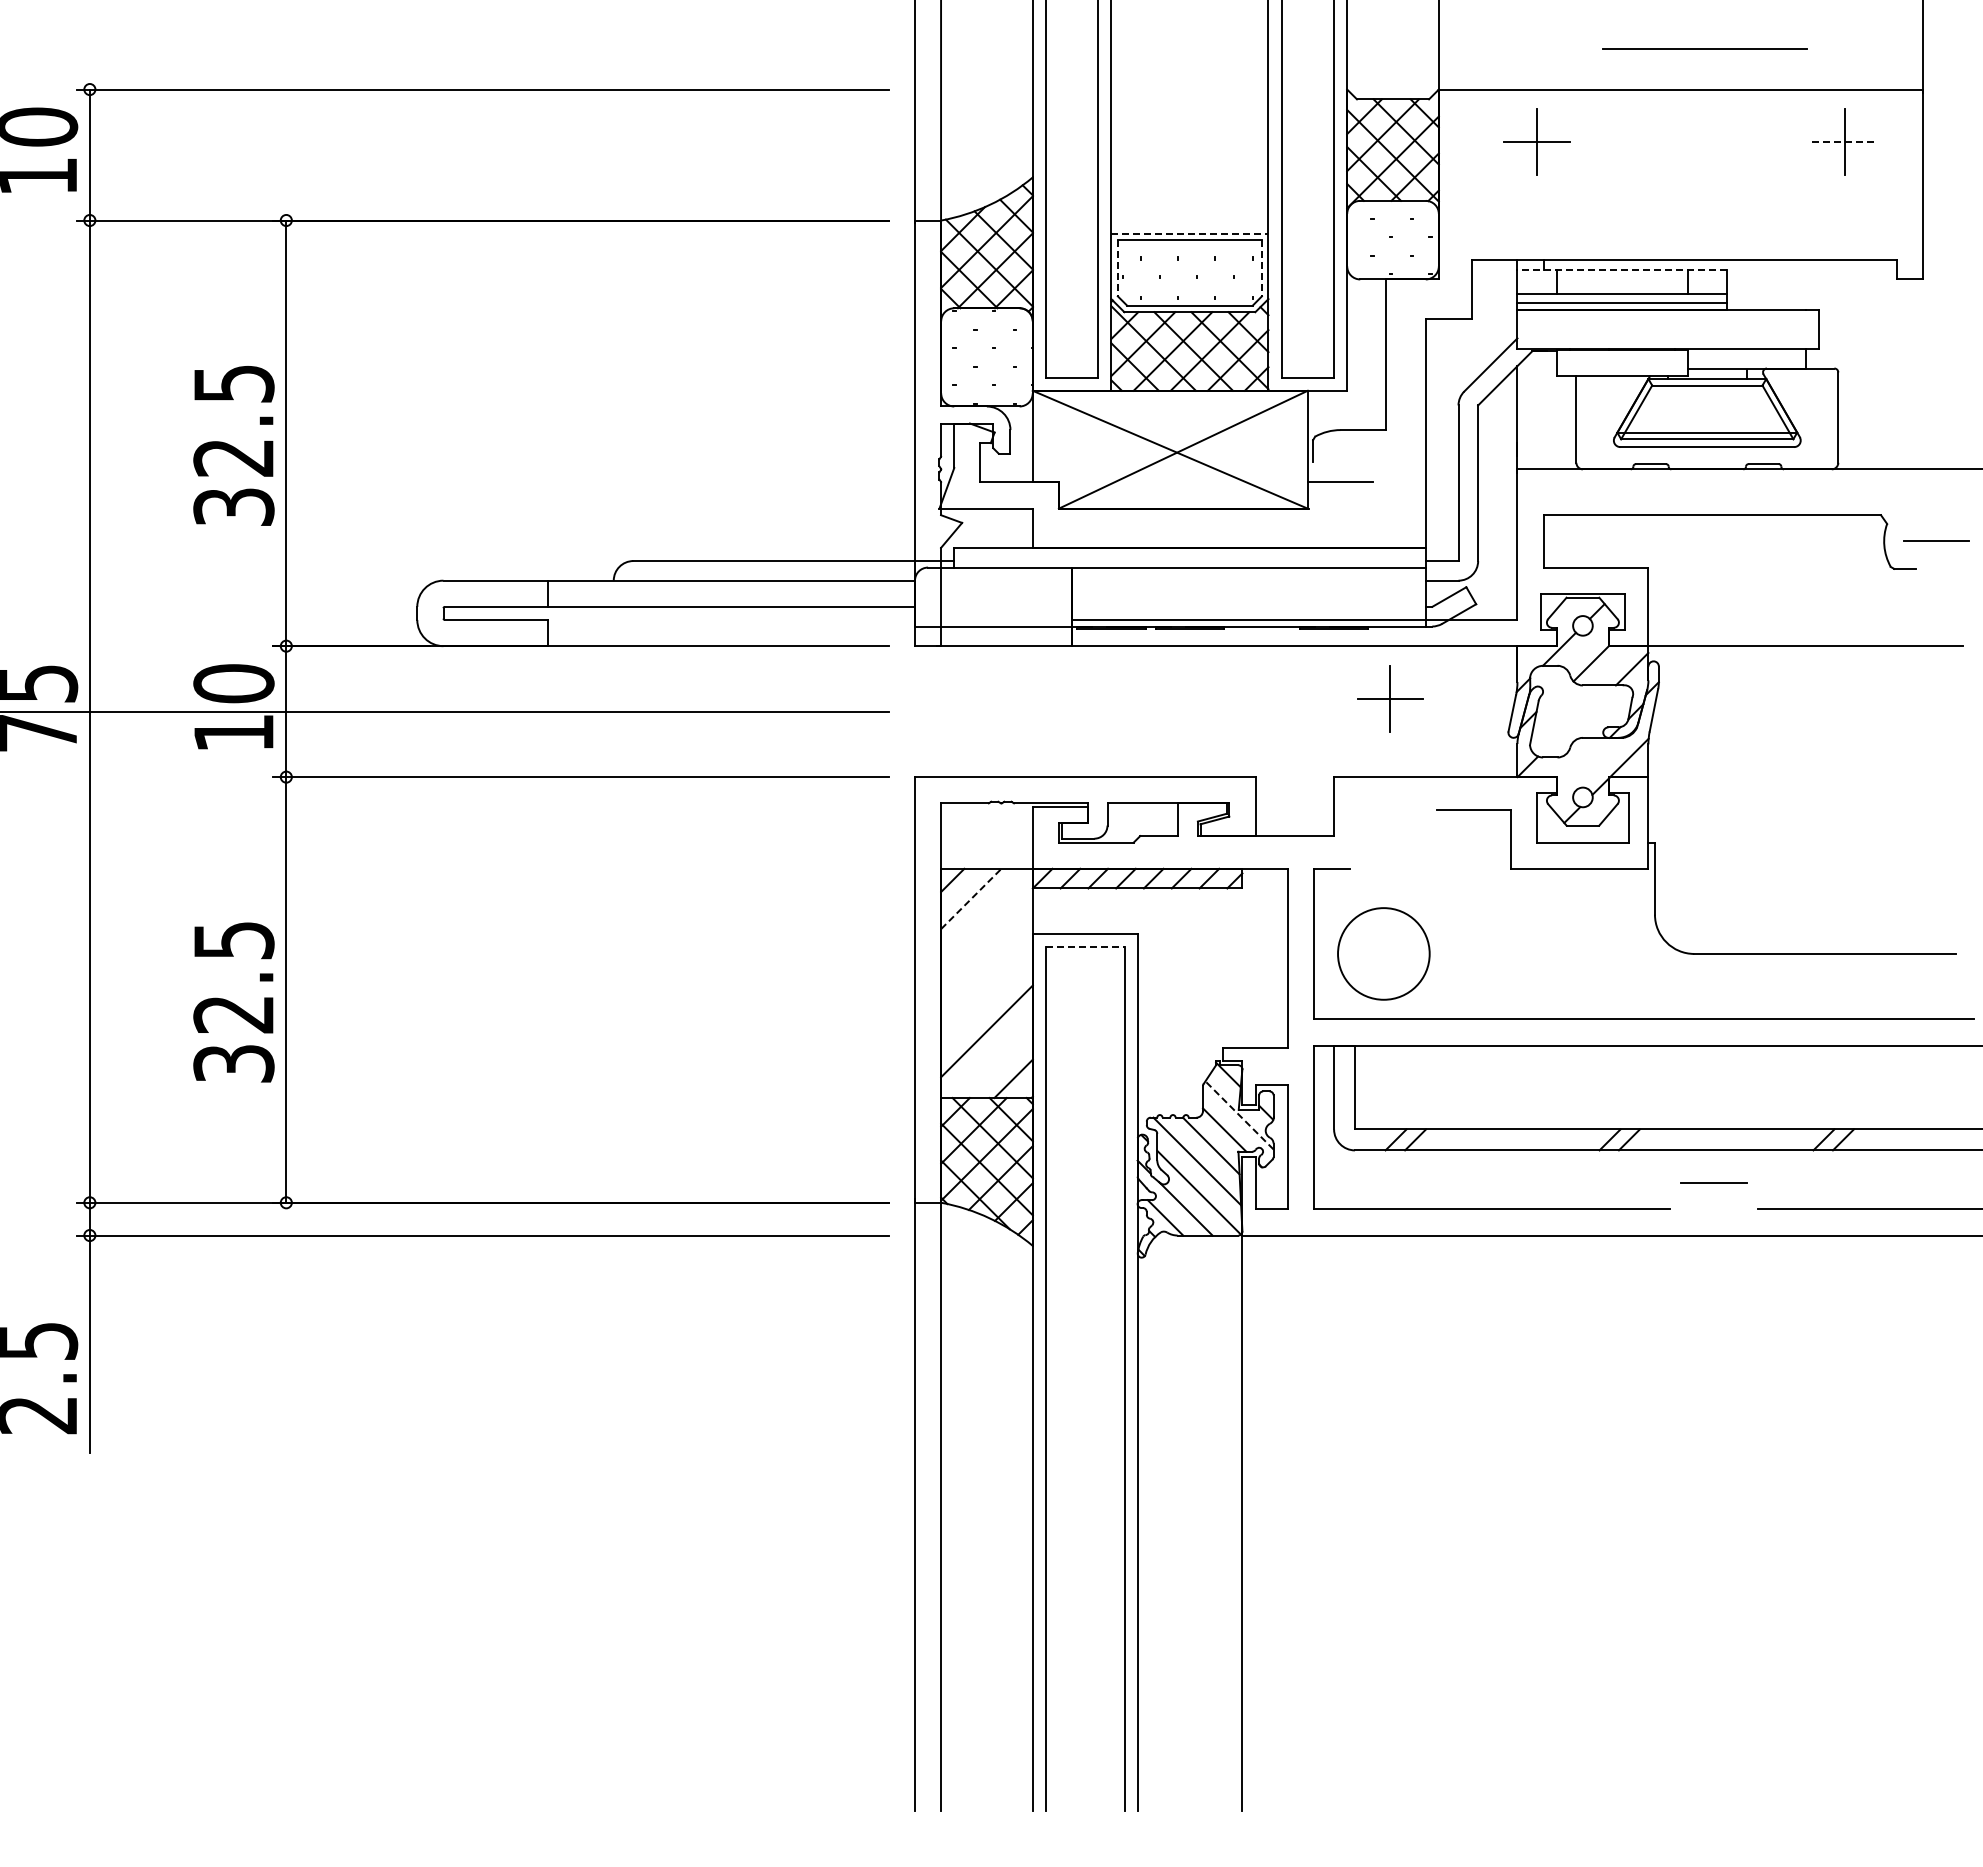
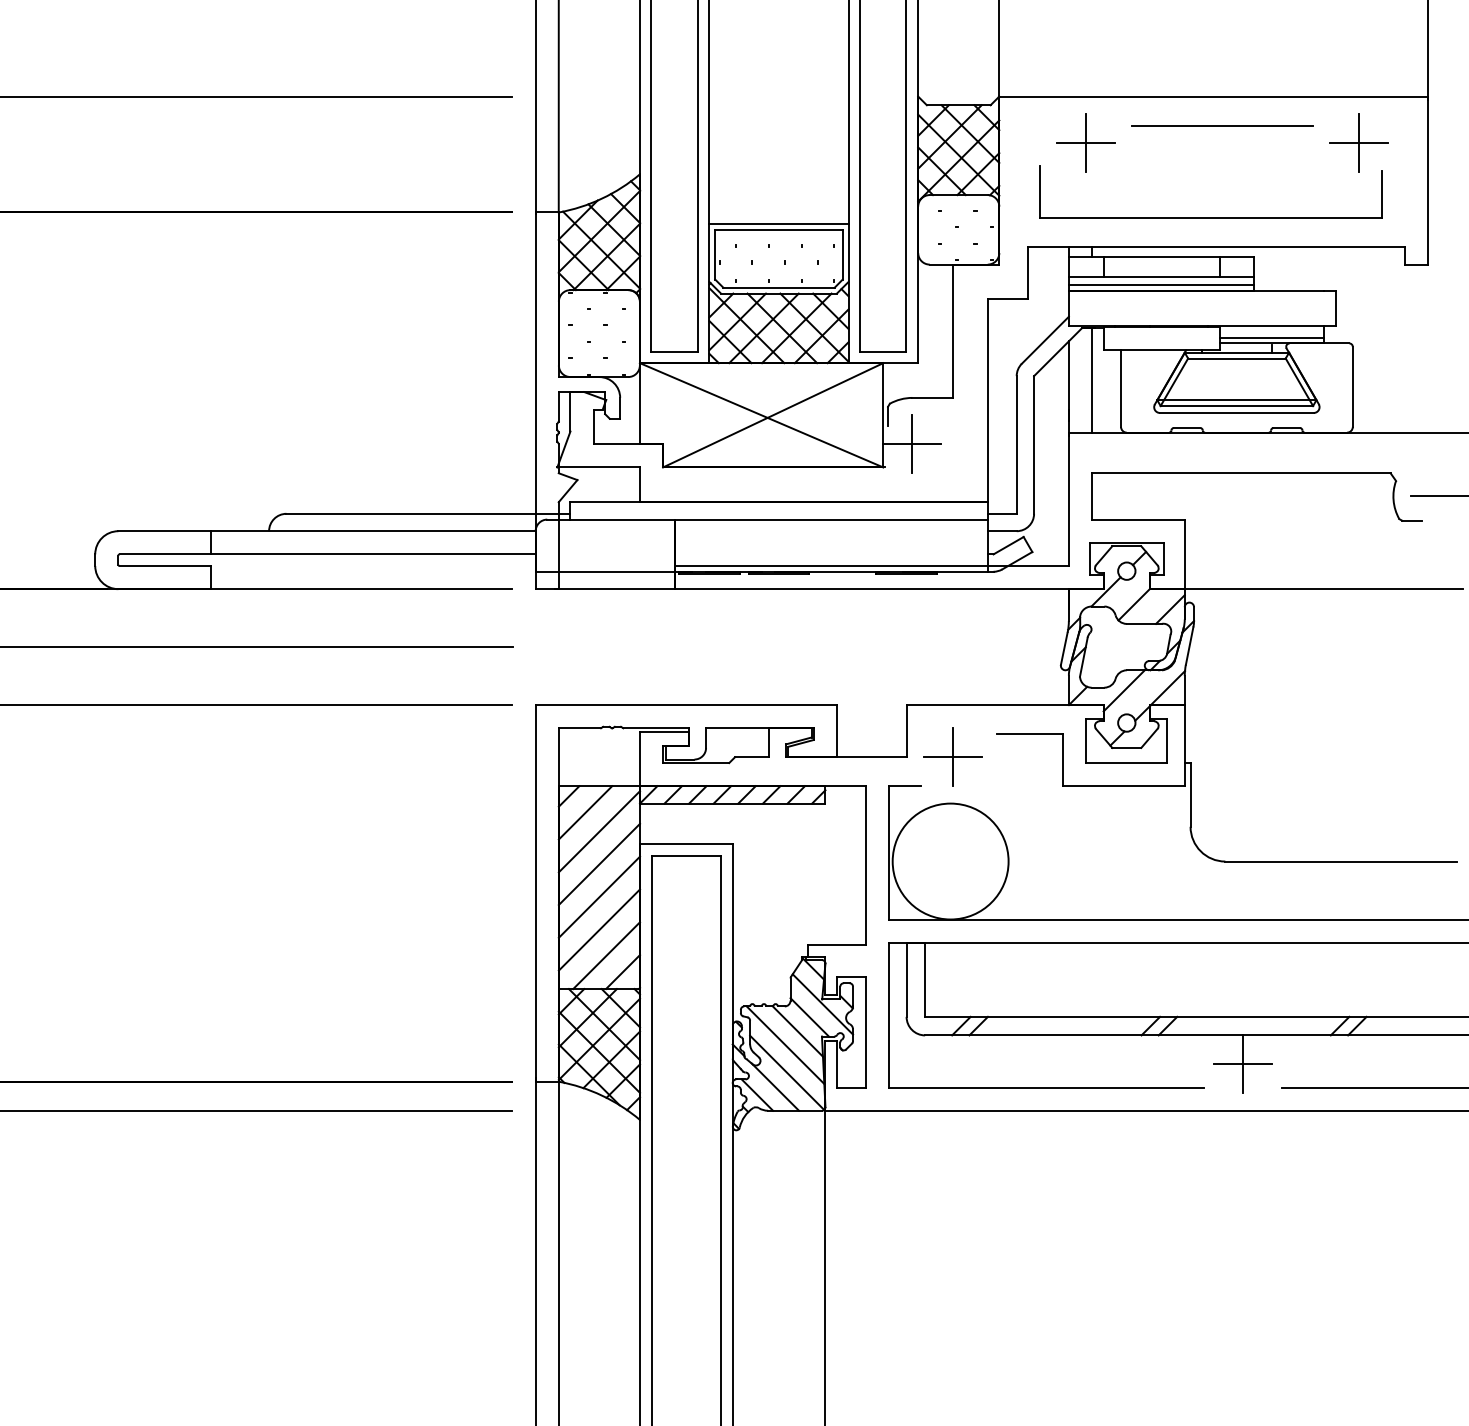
line: (1704, 48) -> (1222, 124), moved
line: (1844, 141) -> (1358, 142), dashed -> solid
part: (1677, 226) -> (1210, 217), added
line: (1189, 233) -> (778, 223), dashed -> solid
line: (1117, 268) -> (714, 254), dashed -> solid
line: (1261, 268) -> (842, 254), dashed -> solid
line: (1622, 270) -> (1161, 256), dashed -> solid
line: (1746, 361) -> (1271, 337), added
line: (1543, 410) -> (1091, 380), added
line: (1340, 482) -> (912, 444), added
part: (1390, 698) -> (952, 756), moved
line: (1579, 760) -> (1123, 690), added
line: (971, 898) -> (585, 812), dashed -> solid
line: (986, 920) -> (598, 831), added
line: (1085, 947) -> (686, 855), dashed -> solid
circle: (1383, 953) -> (950, 861), size x1.43
line: (986, 957) -> (598, 864), added
line: (986, 994) -> (598, 897), added
line: (994, 1060) -> (606, 955), added
line: (1239, 1115) -> (822, 1004), dashed -> solid
line: (1713, 1182) -> (1242, 1063), added

